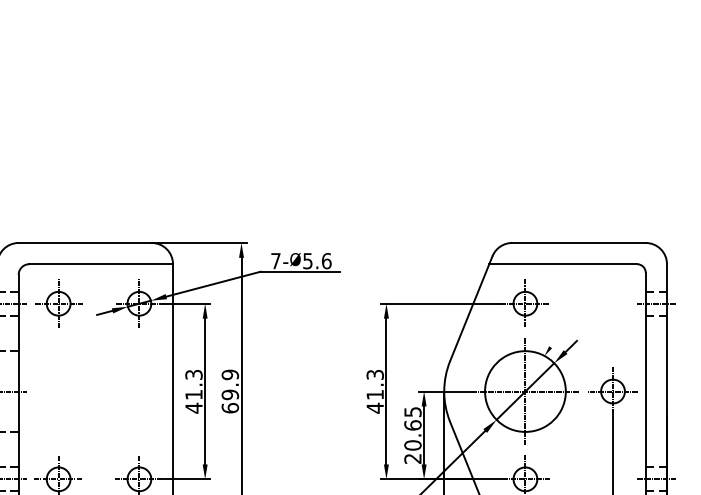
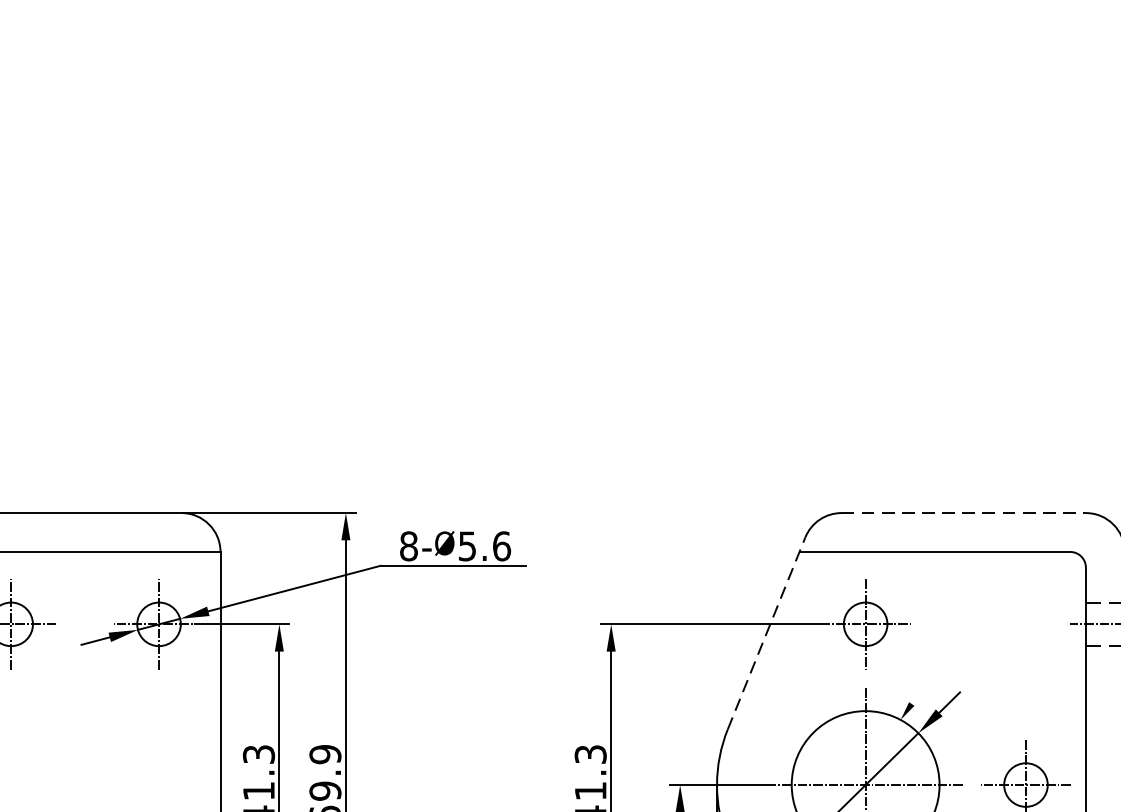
line: (578, 242) -> (962, 512), solid -> dashed
text: (275, 261) -> (408, 546), 7- -> 8-
line: (471, 308) -> (766, 633), solid -> dashed

